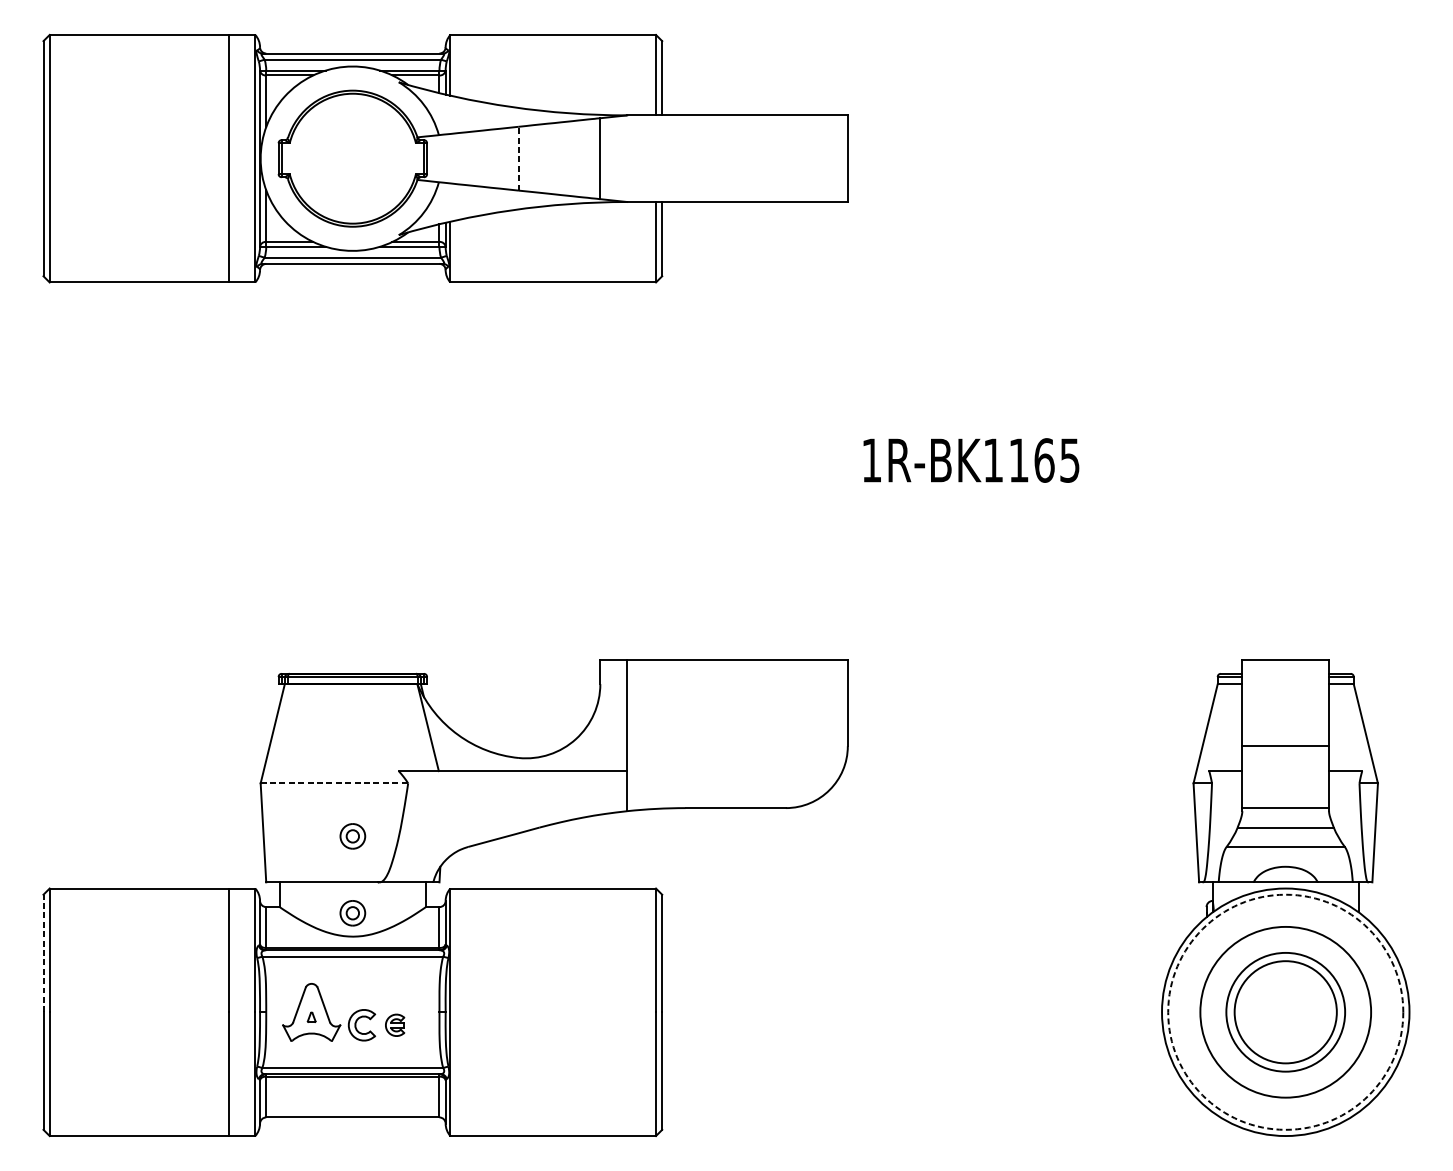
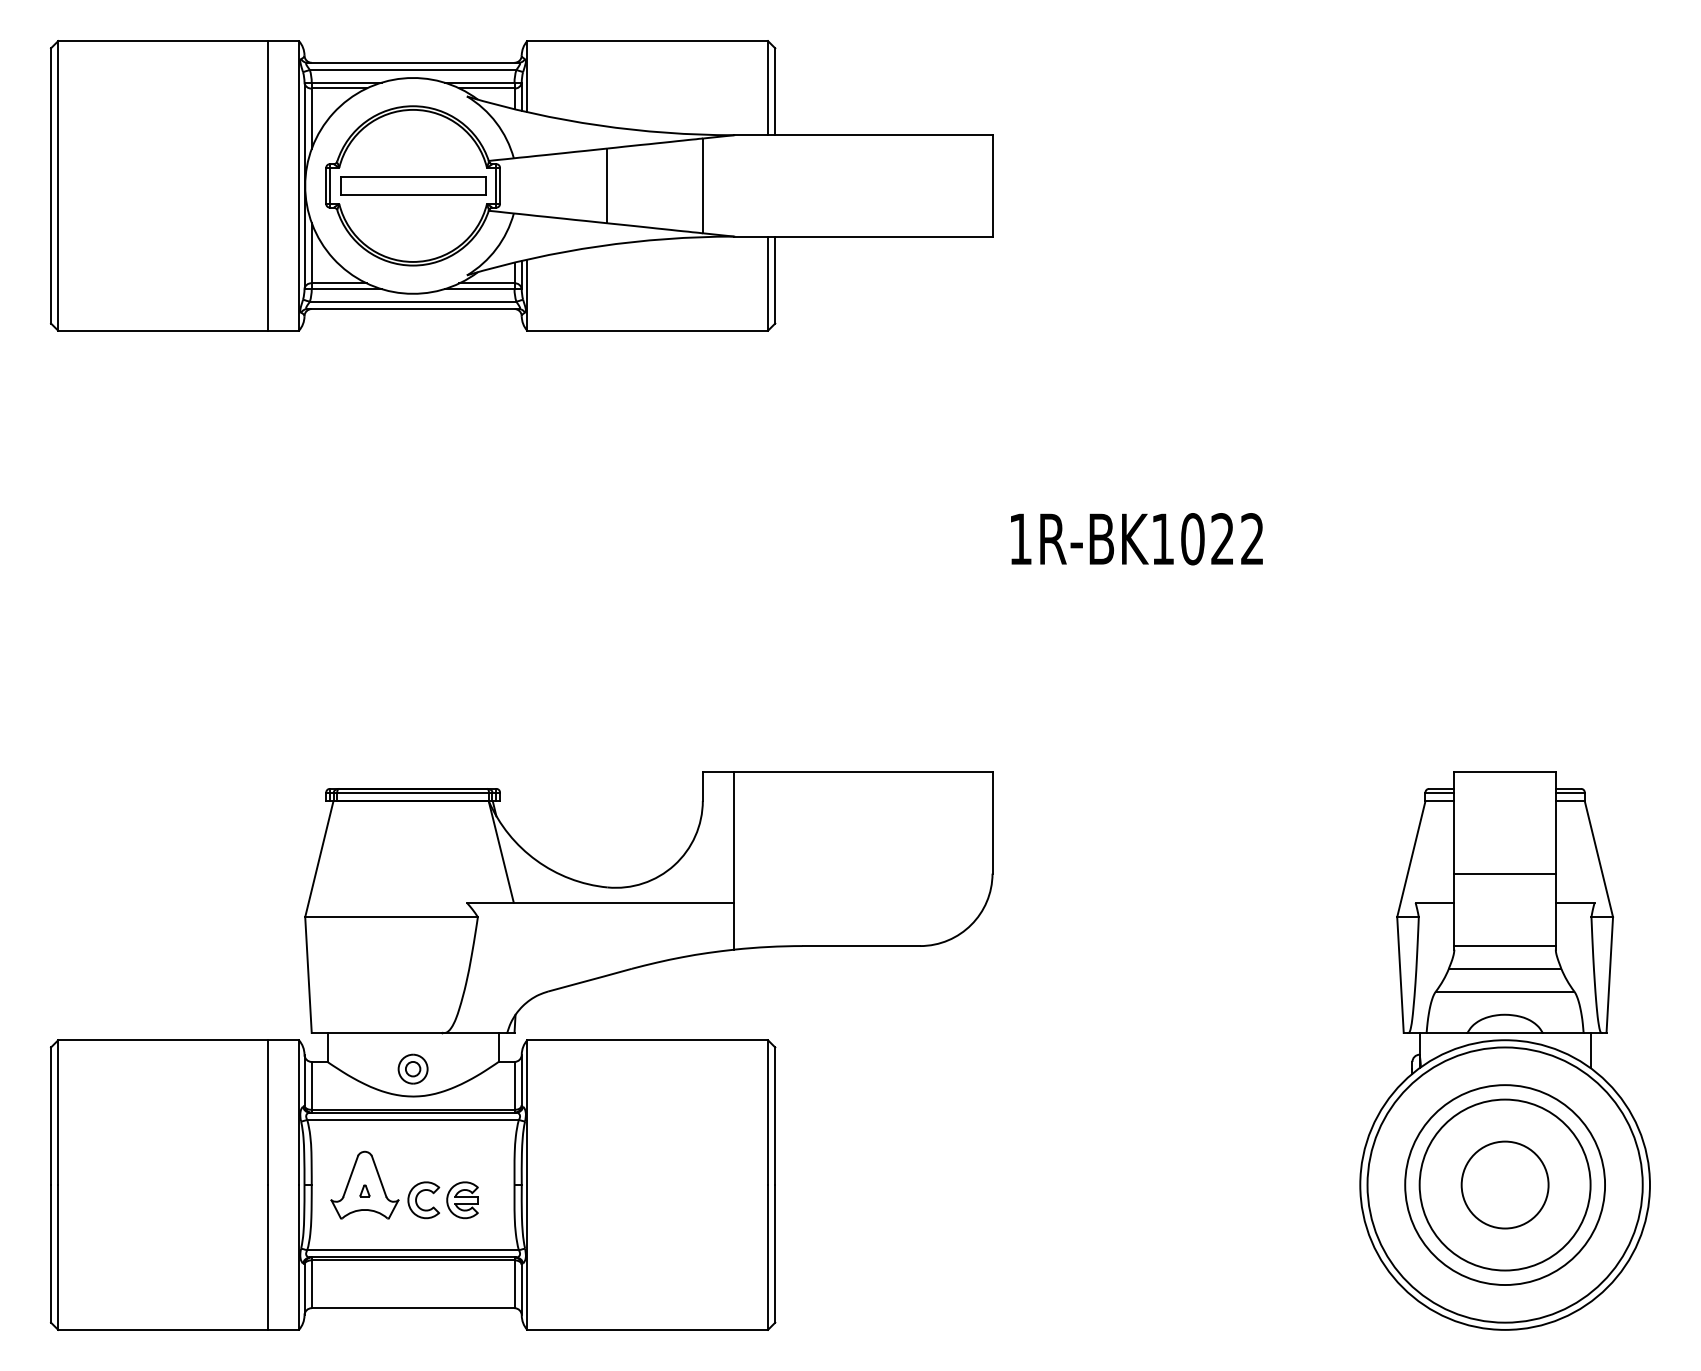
part: (353, 158) -> (413, 185), added
line: (518, 158) -> (607, 185), dashed -> solid
text: (1044, 460) -> (1222, 539), 1R-BK1165 -> 1R-BK1022
line: (335, 783) -> (392, 917), dashed -> solid
part: (352, 835) -> (412, 978), removed
line: (43, 953) -> (51, 1116), dashed -> solid
circle: (1285, 1011) -> (1504, 1184), dashed -> solid
circle: (1285, 1011) -> (1504, 1184), size x0.62
circle: (1285, 1011) -> (1504, 1184), size x1.43
part: (395, 1025) -> (462, 1200), size x1.43

